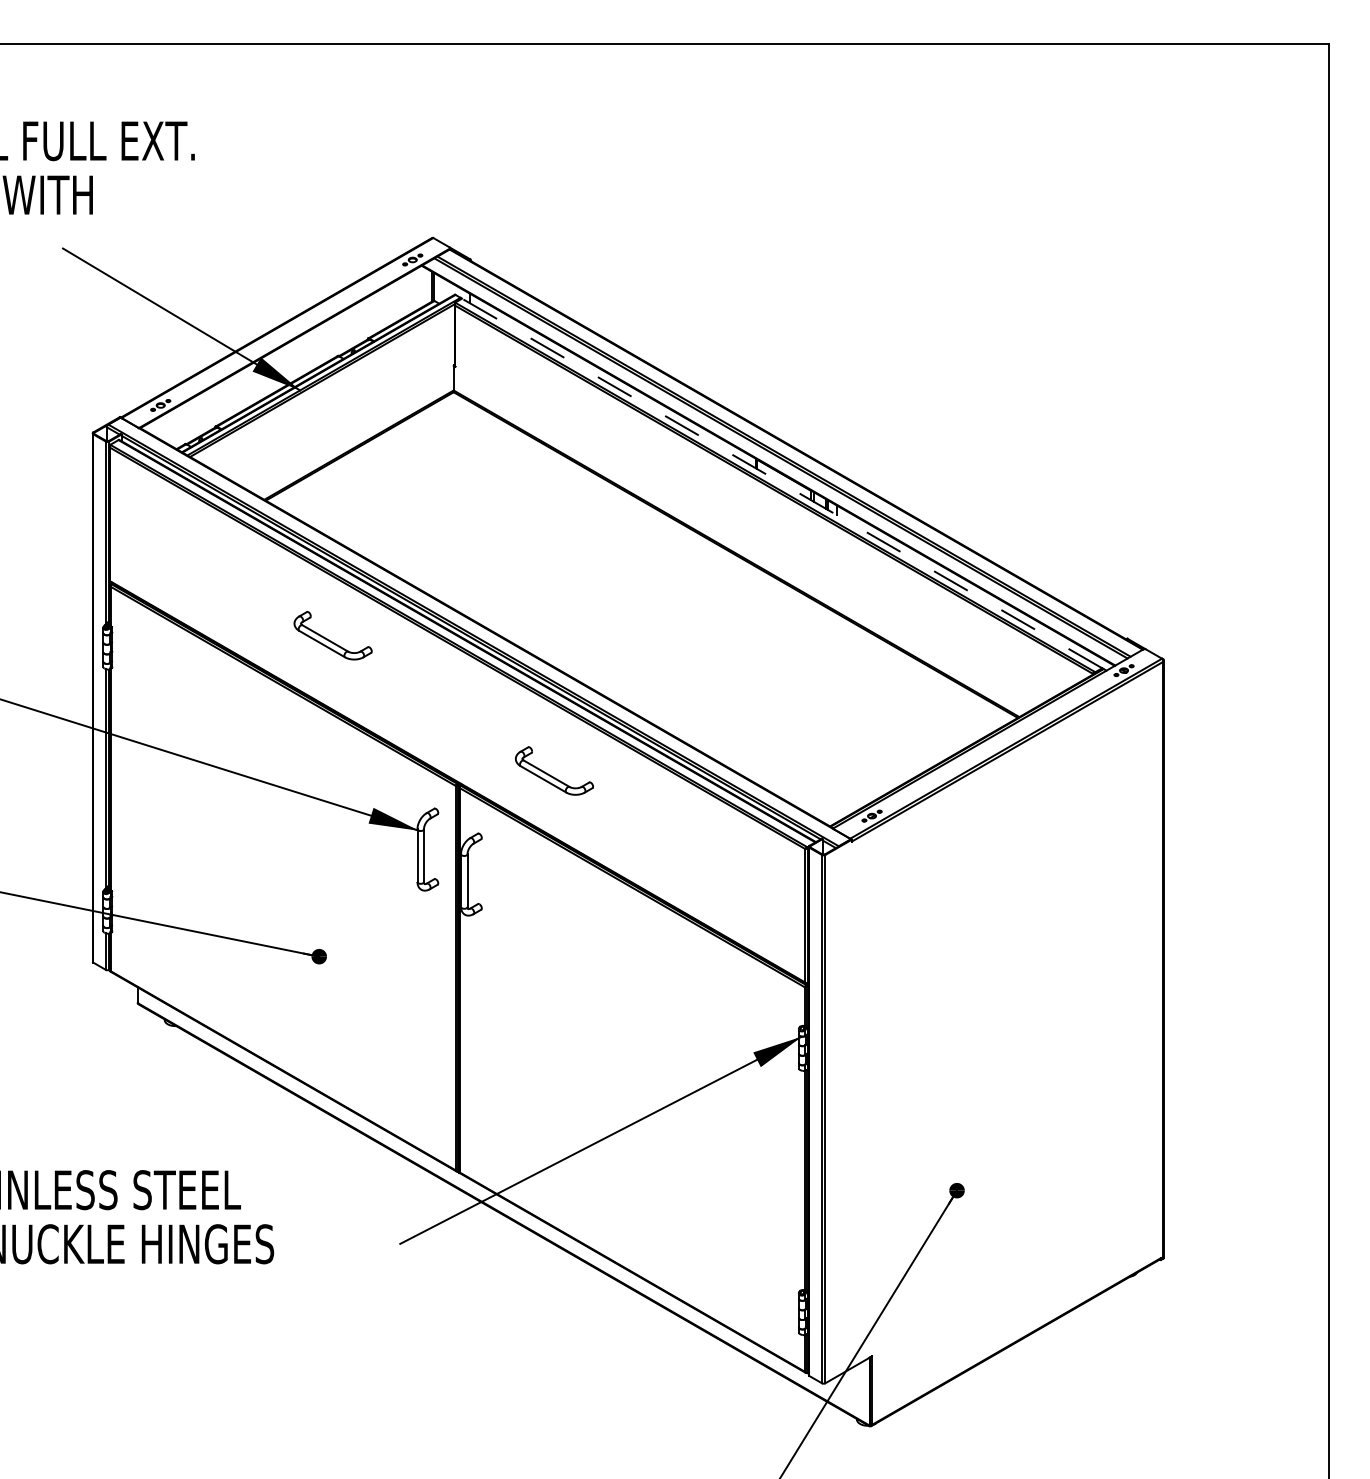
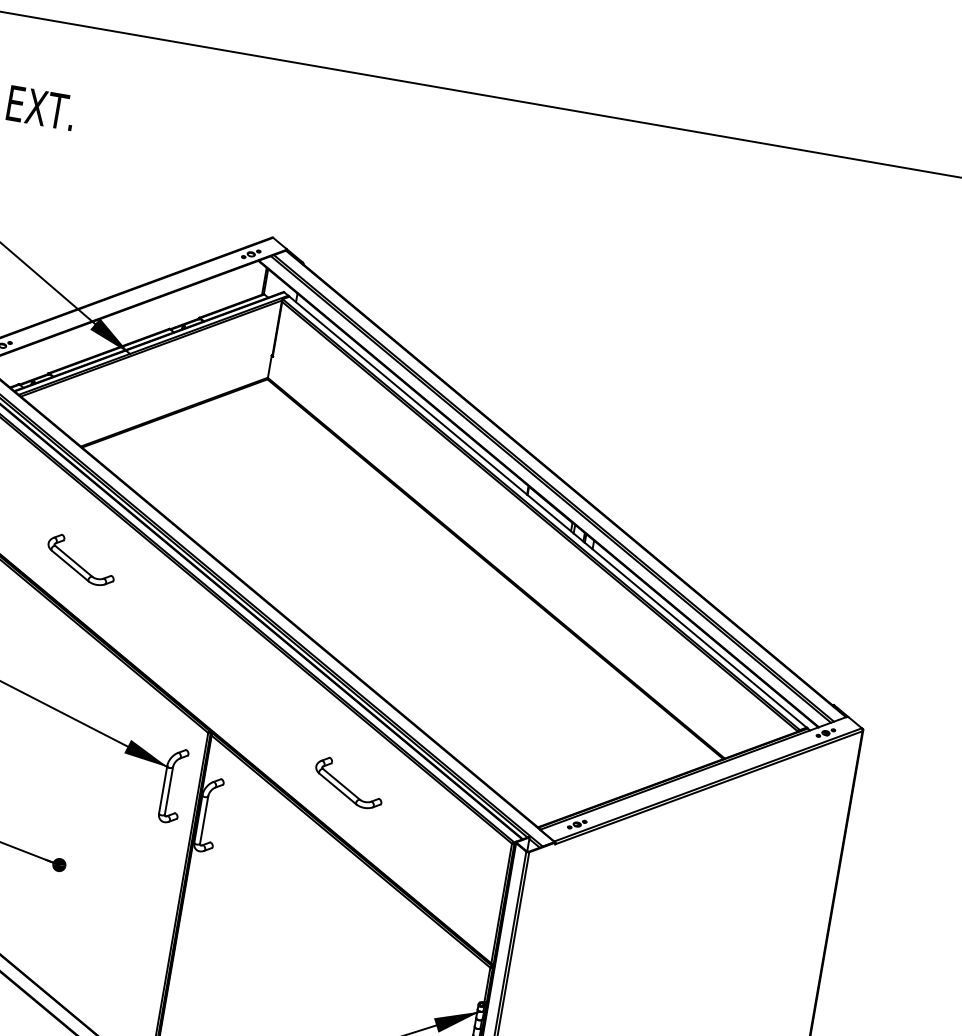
line: (782, 483) -> (548, 512), dashed -> solid
part: (332, 635) -> (80, 559), moved
part: (554, 770) -> (349, 782), moved

